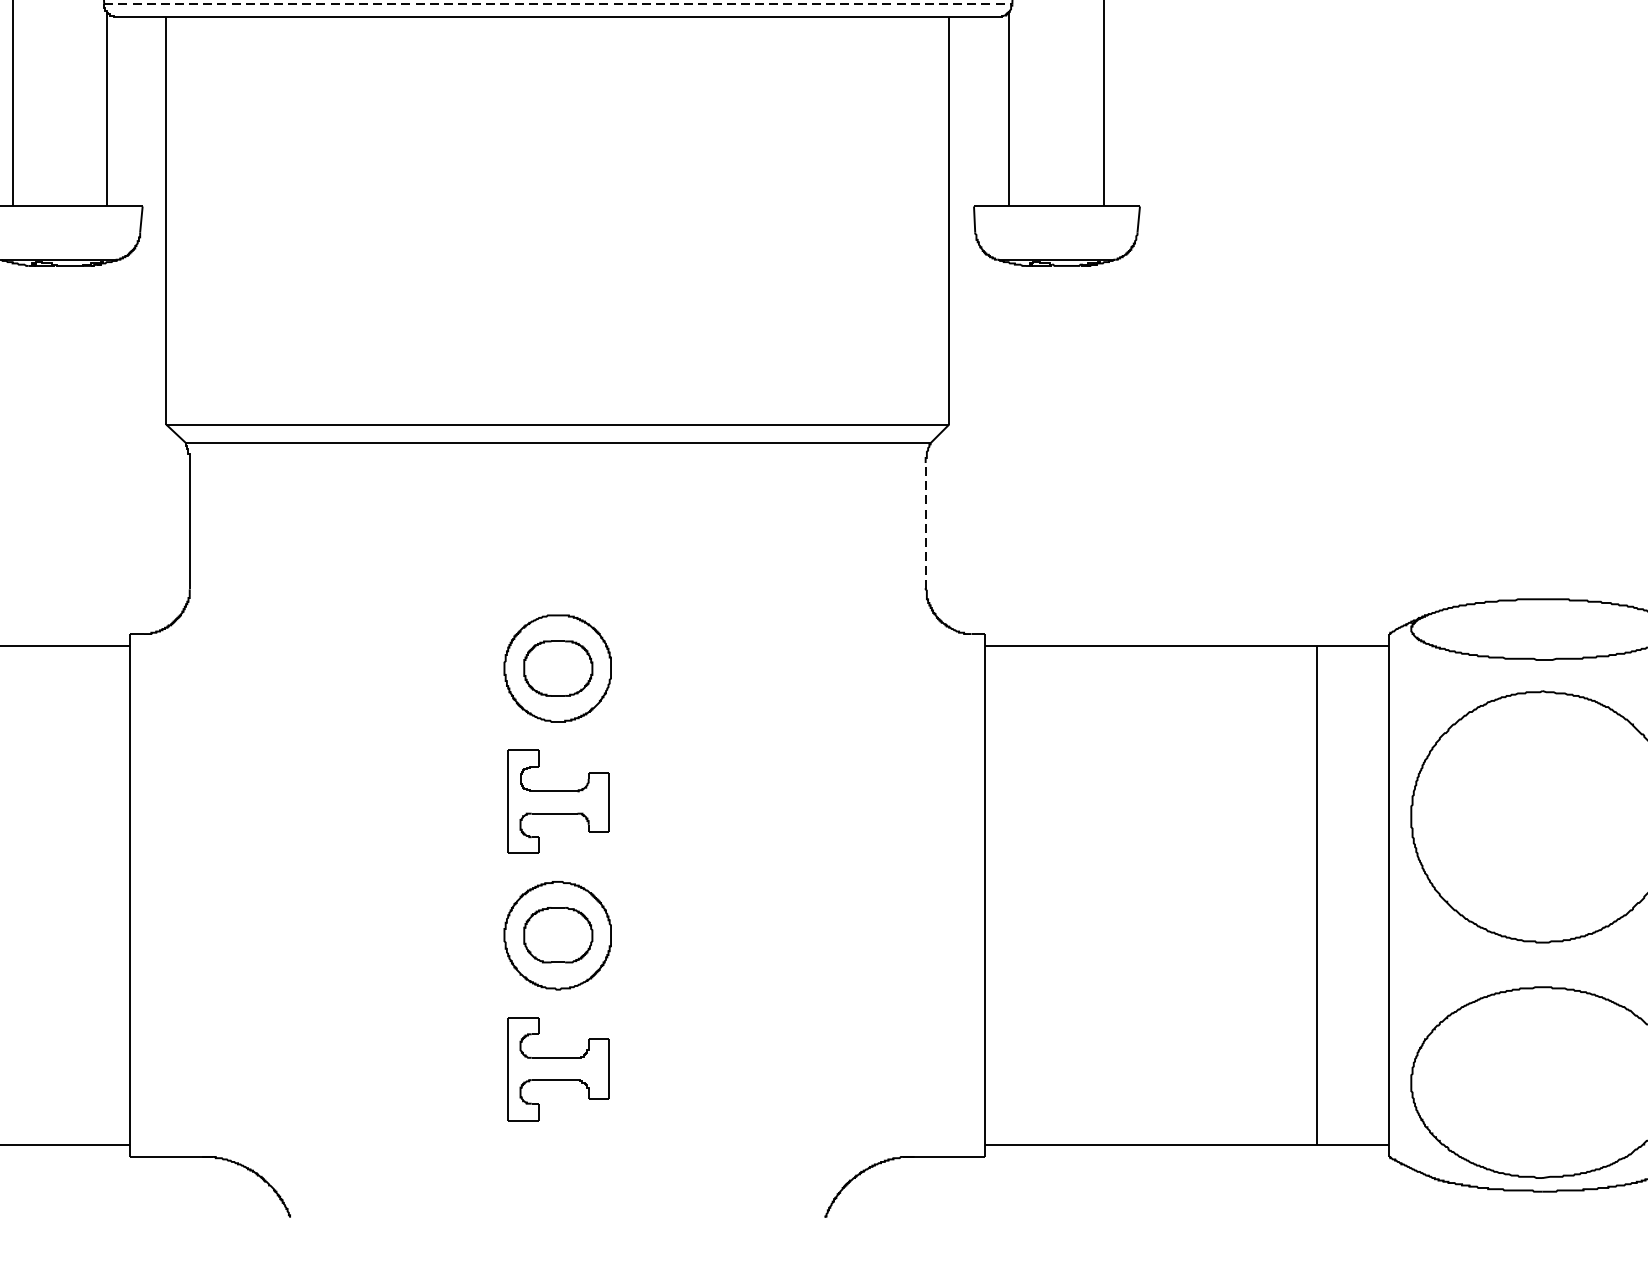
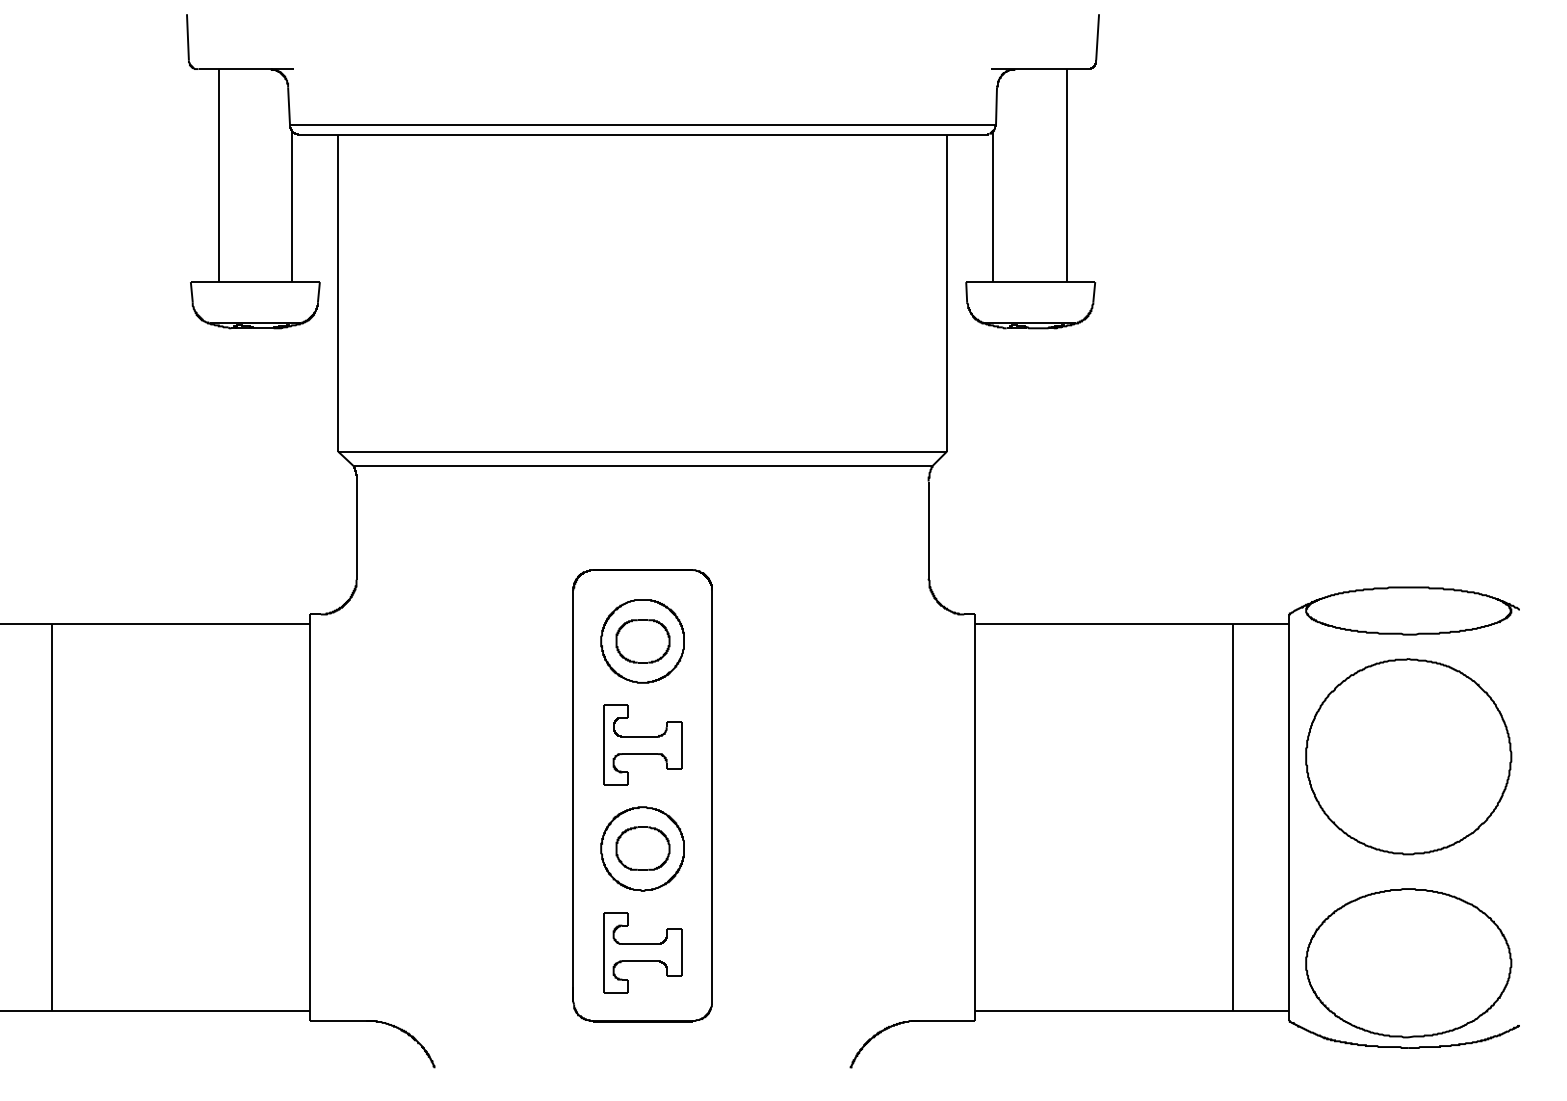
line: (558, 5) -> (643, 125), dashed -> solid
line: (925, 526) -> (928, 530), dashed -> solid
part: (557, 866) -> (642, 795), added

